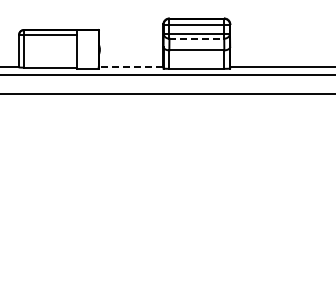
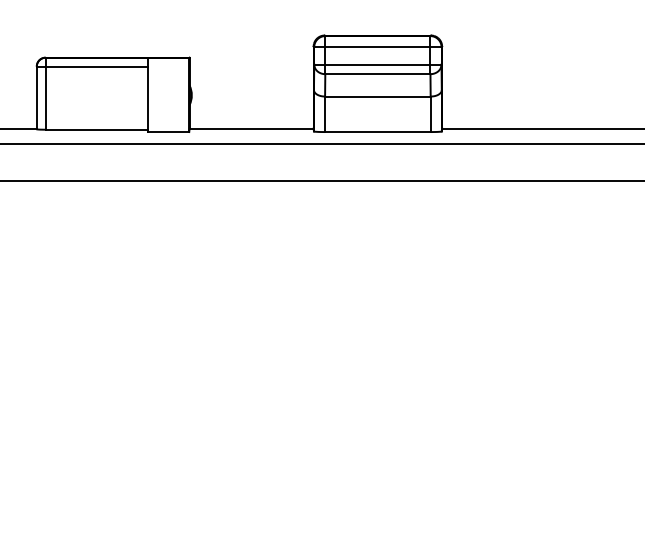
line: (197, 38) -> (379, 73), dashed -> solid
line: (130, 67) -> (250, 129), dashed -> solid

